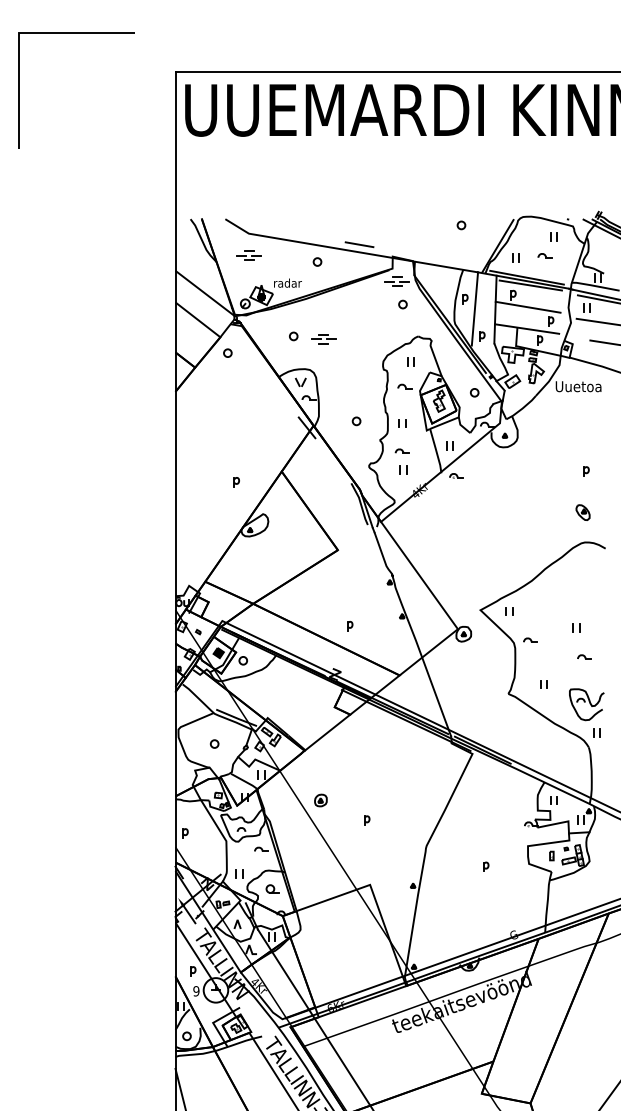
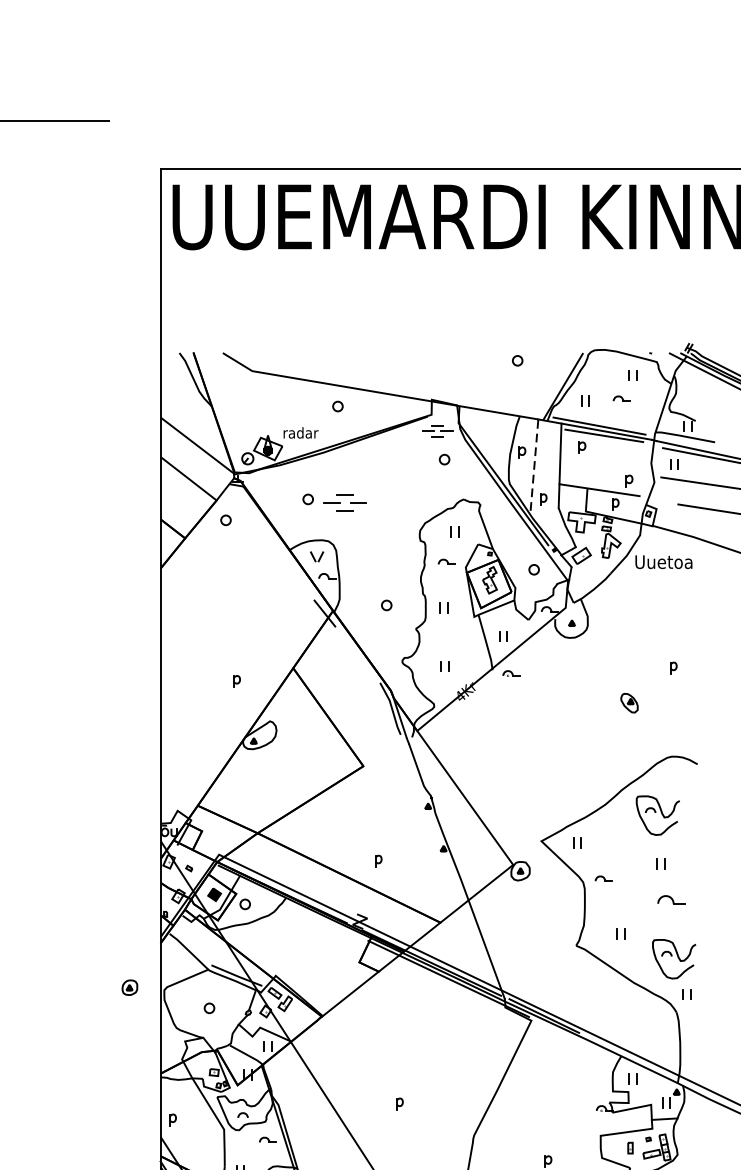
line: (359, 244) -> (390, 384), removed
part: (248, 255) -> (251, 398), removed
line: (527, 306) -> (600, 462), removed
line: (474, 308) -> (533, 464), solid -> dashed
part: (323, 339) -> (345, 503), size x1.4
part: (401, 450) -> (442, 641), removed
part: (582, 512) -> (628, 703), moved
part: (573, 589) -> (657, 815), added
part: (584, 656) -> (671, 899), size x1.6
part: (320, 800) -> (129, 987), moved

